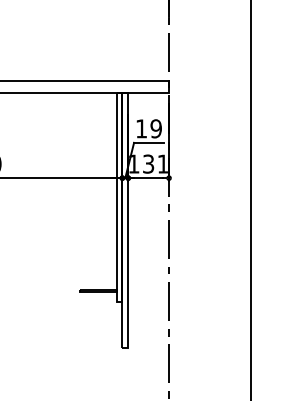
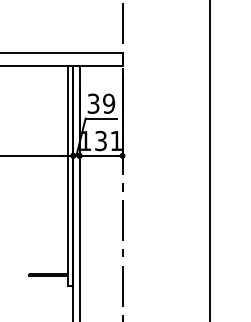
text: (141, 128) -> (93, 103), 19 -> 39

